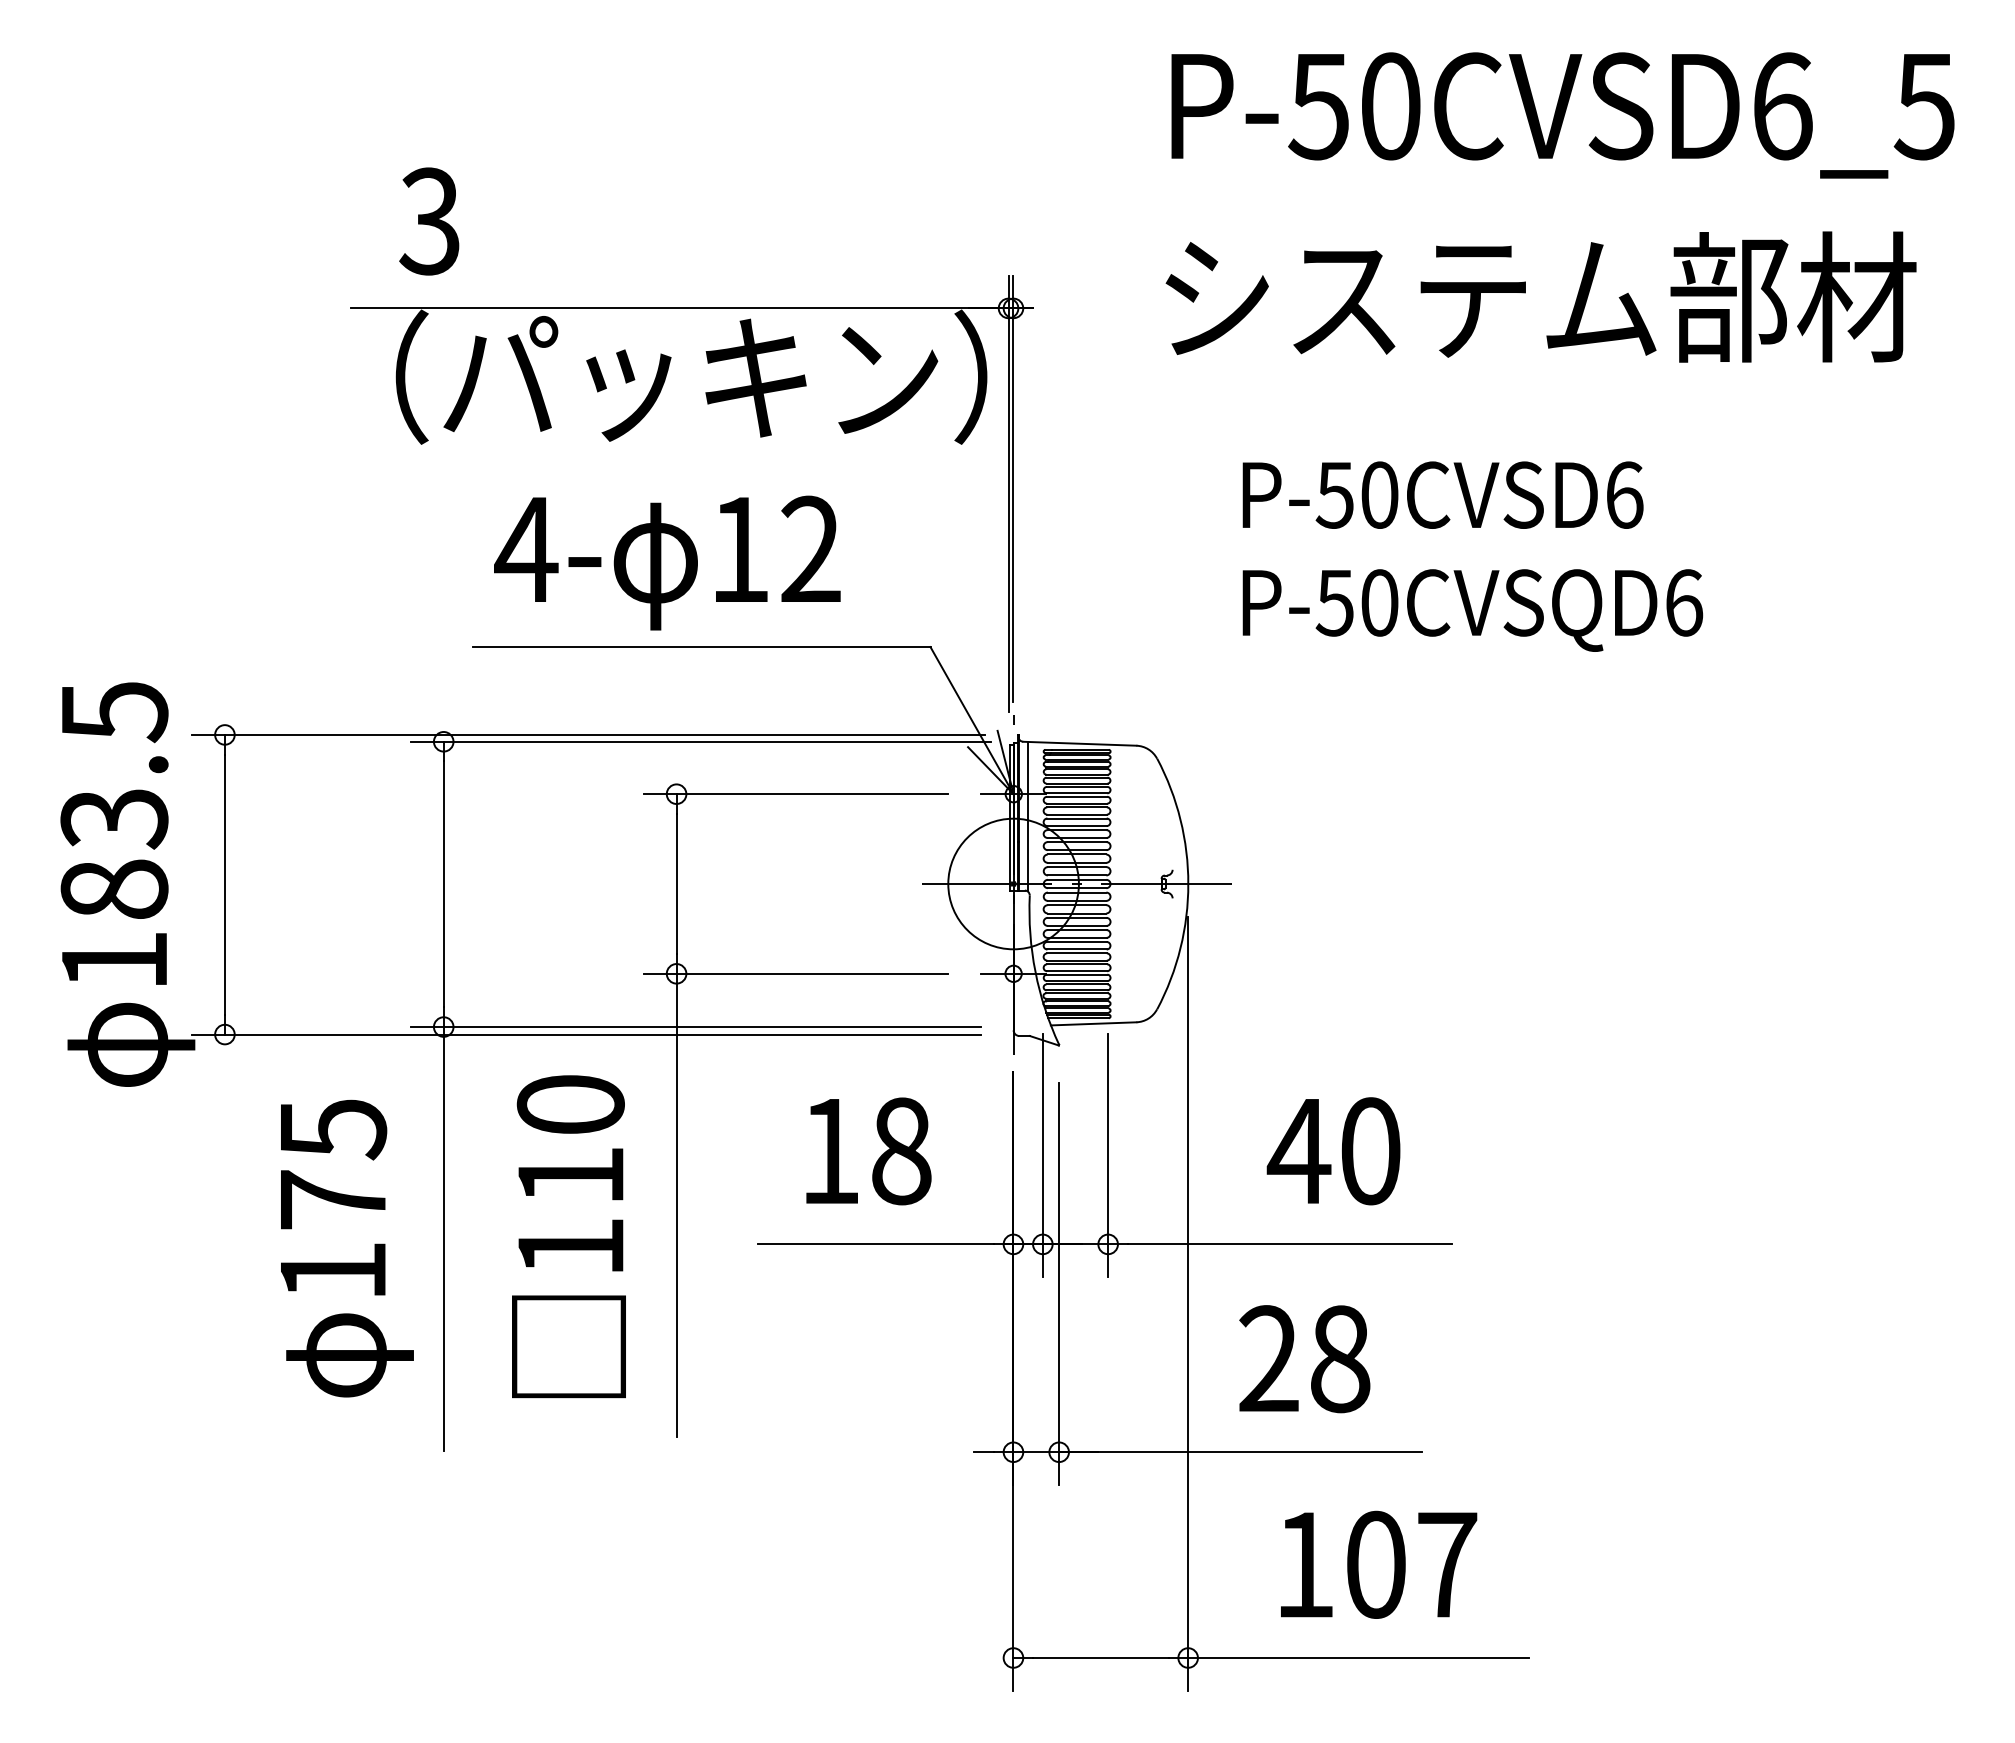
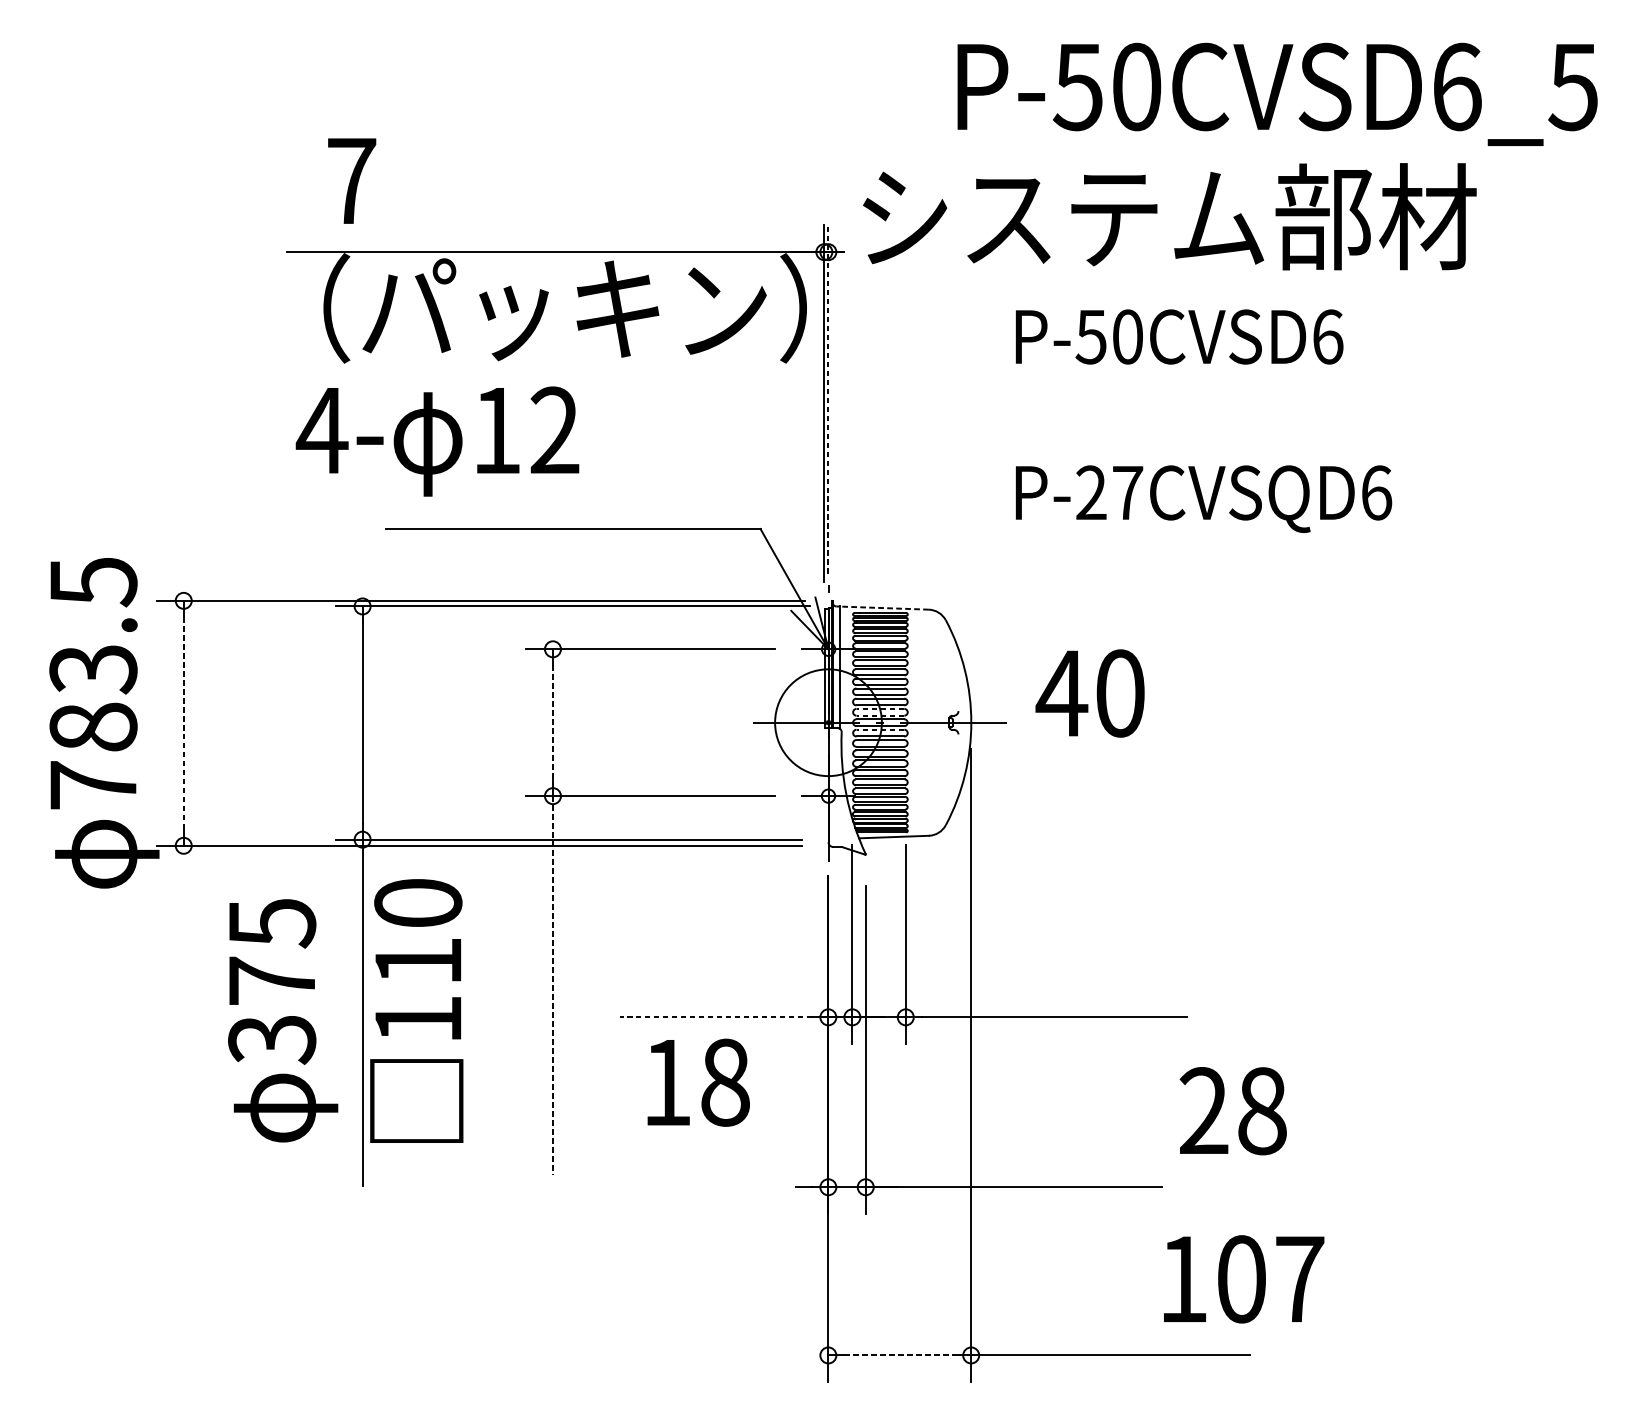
text: (429, 221) -> (350, 181), 3 -> 7
text: (1540, 296) -> (1169, 216), moved
line: (1013, 488) -> (828, 399), solid -> dashed
text: (1442, 494) -> (1179, 336), moved
text: (667, 562) -> (437, 441), moved
text: (1356, 602) -> (1108, 492), P-50CVSQD6 -> P-27CVSQD6
line: (1079, 743) -> (882, 607), solid -> dashed
line: (1076, 867) -> (879, 709), solid -> dashed
line: (1076, 875) -> (879, 715), solid -> dashed
line: (676, 884) -> (552, 723), solid -> dashed
line: (224, 885) -> (183, 723), solid -> dashed
line: (1076, 892) -> (879, 729), solid -> dashed
text: (114, 960) -> (93, 785), 183.5 -> 783.5
text: (868, 1151) -> (698, 1082), moved
text: (1333, 1151) -> (1090, 693), moved
line: (676, 1205) -> (552, 985), solid -> dashed
text: (568, 1236) -> (416, 1010), moved
line: (876, 1244) -> (716, 1017), solid -> dashed
text: (333, 1272) -> (272, 1040), 175 -> 375
text: (1304, 1359) -> (1233, 1111), moved
text: (1379, 1564) -> (1244, 1279), moved
line: (1100, 1658) -> (899, 1355), solid -> dashed

